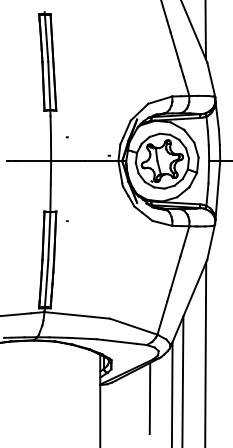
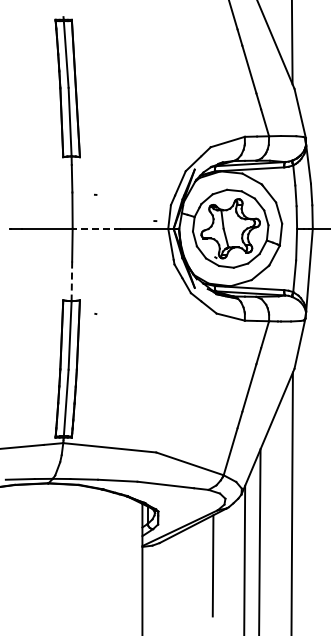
line: (67, 160) -> (96, 228), solid -> dashed
line: (50, 198) -> (71, 281), solid -> dashed

